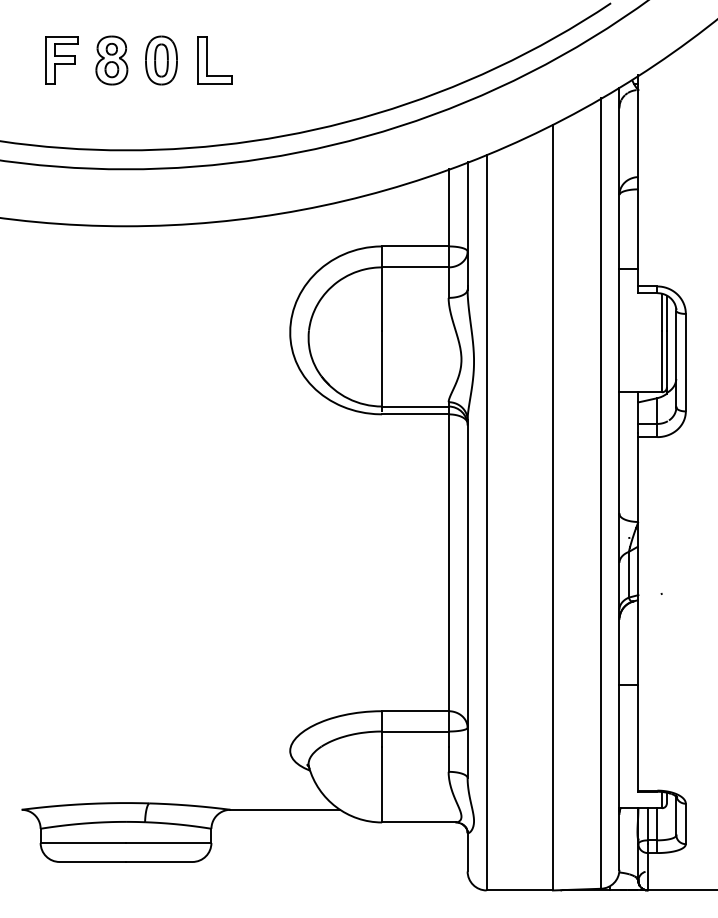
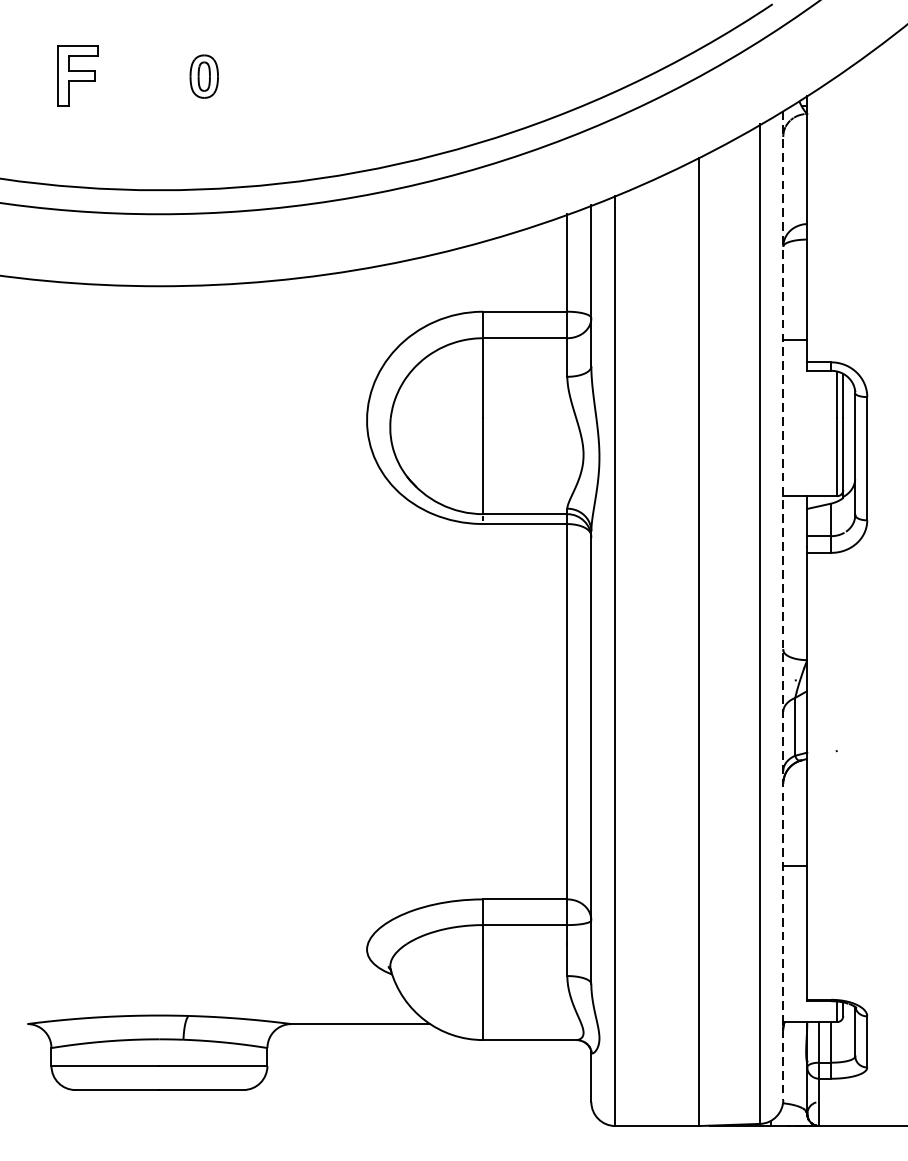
part: (111, 60) -> (141, 76), removed
part: (161, 60) -> (204, 76), size x0.7
part: (207, 60) -> (262, 76), removed
line: (619, 479) -> (783, 606), solid -> dashed

